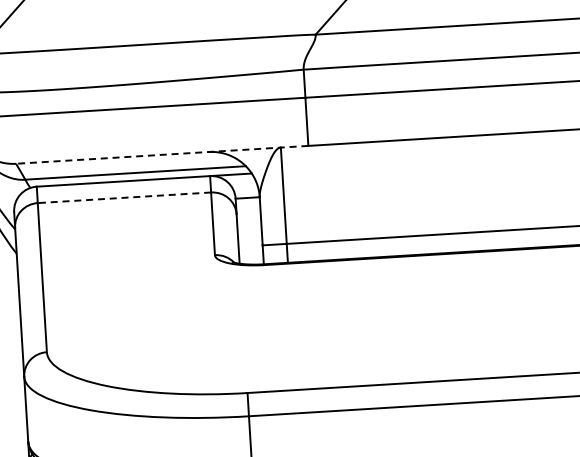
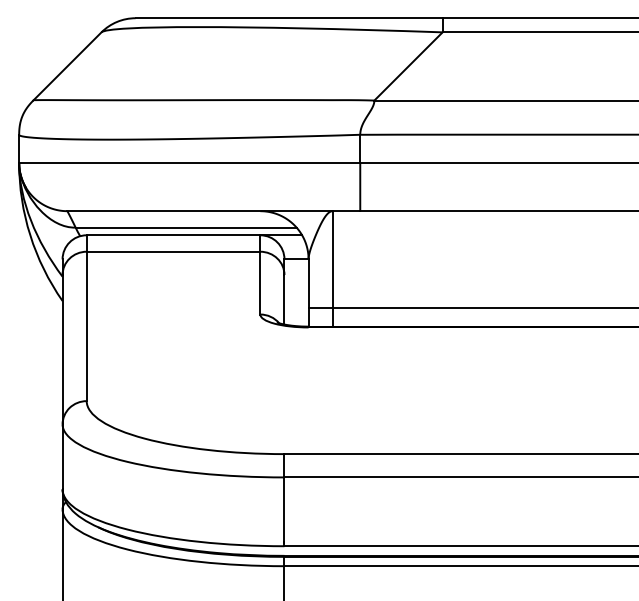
line: (161, 155) -> (213, 211), dashed -> solid
line: (124, 197) -> (173, 251), dashed -> solid

